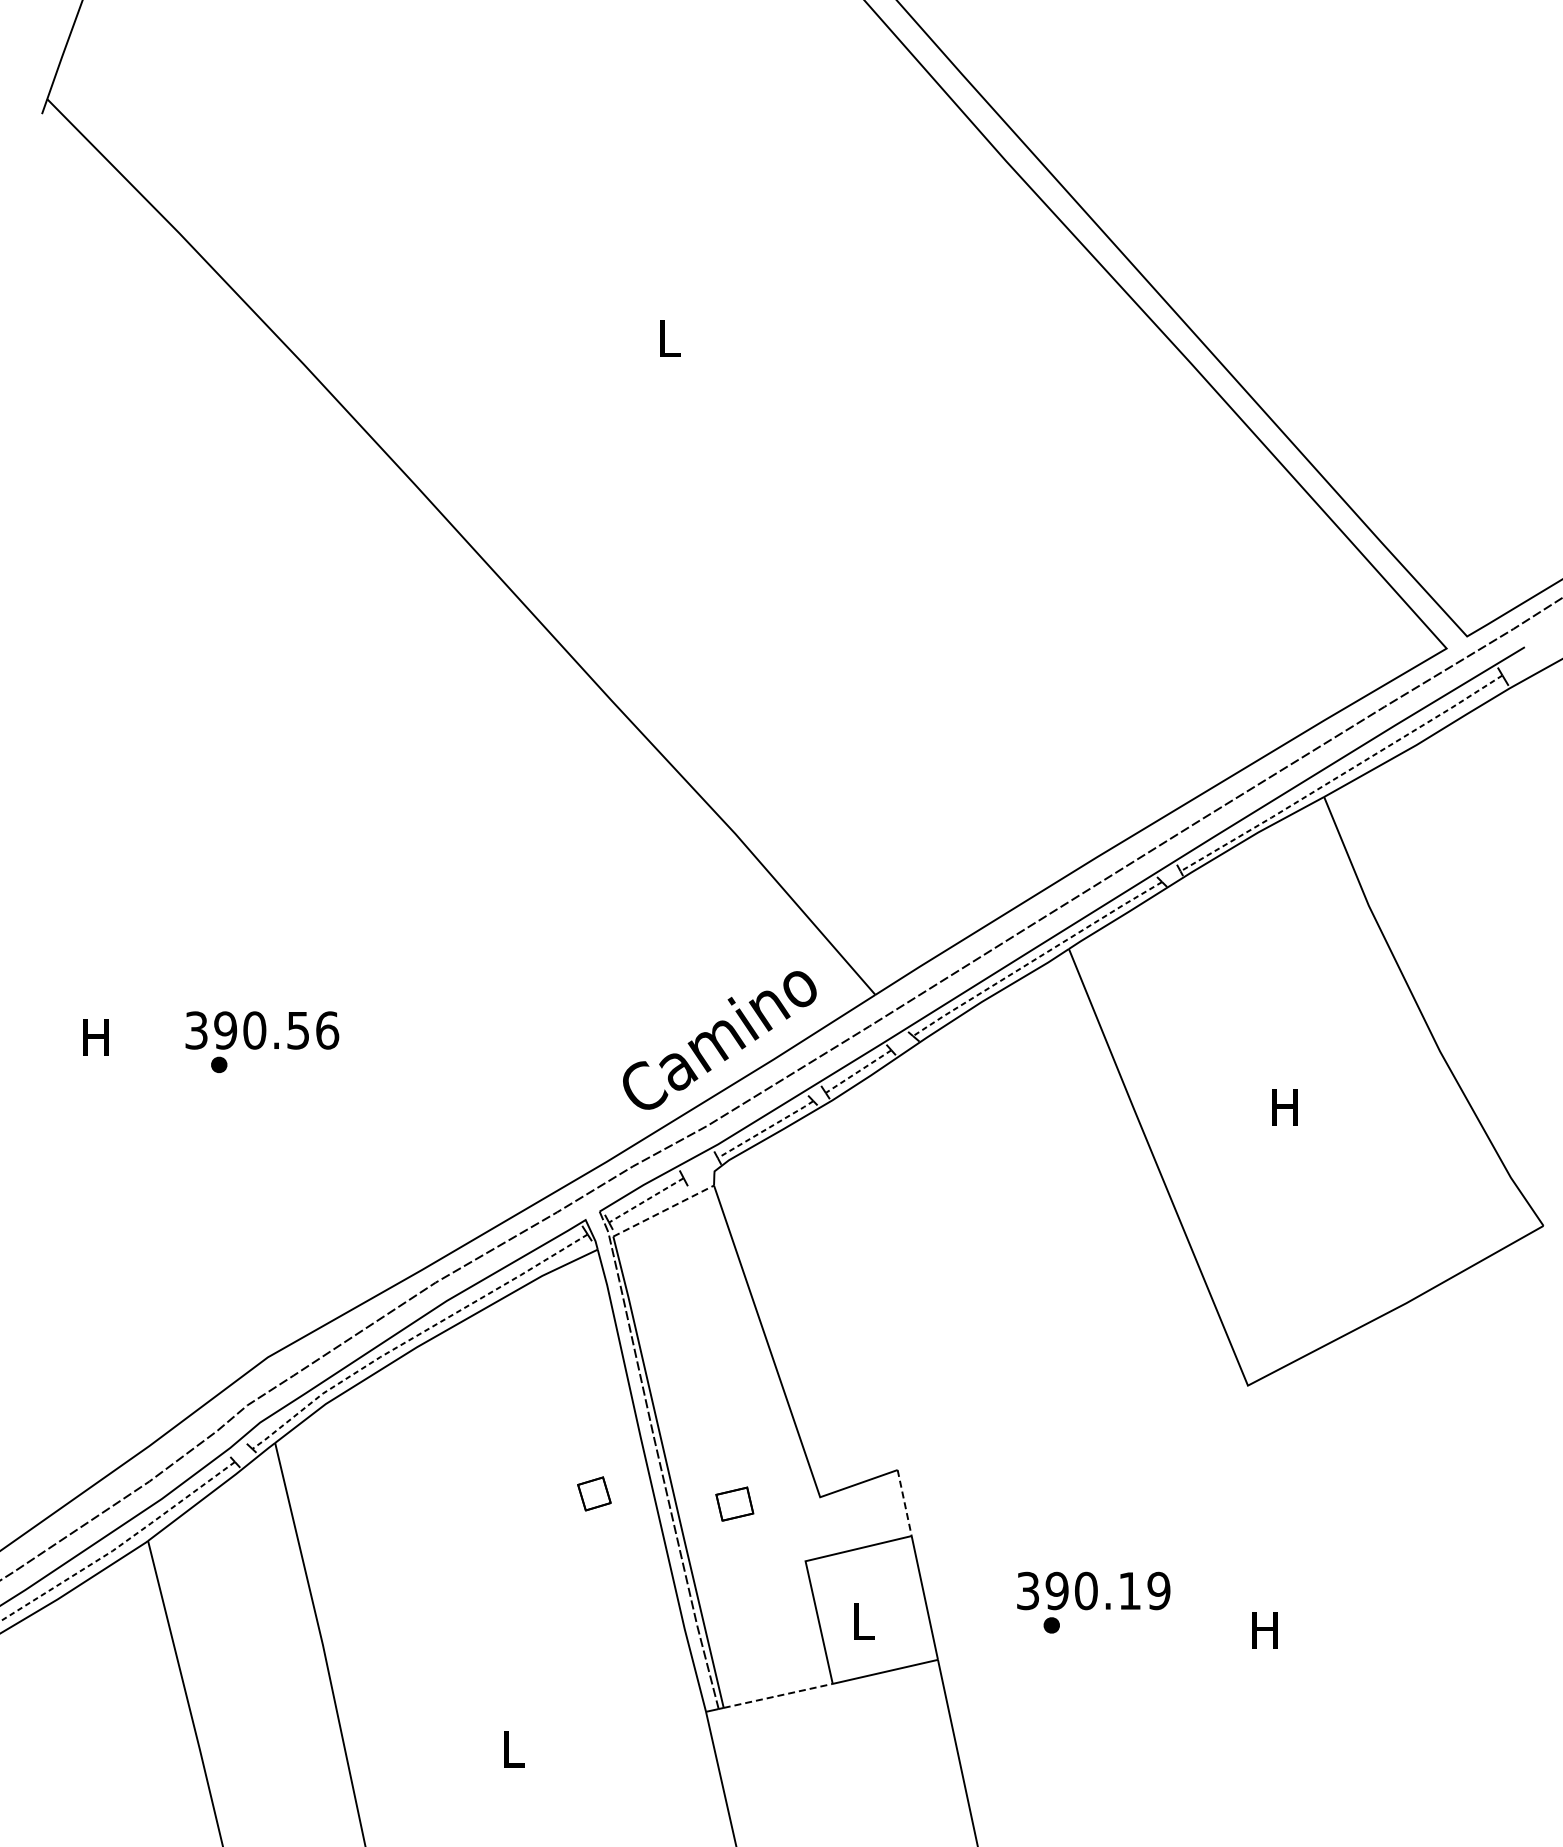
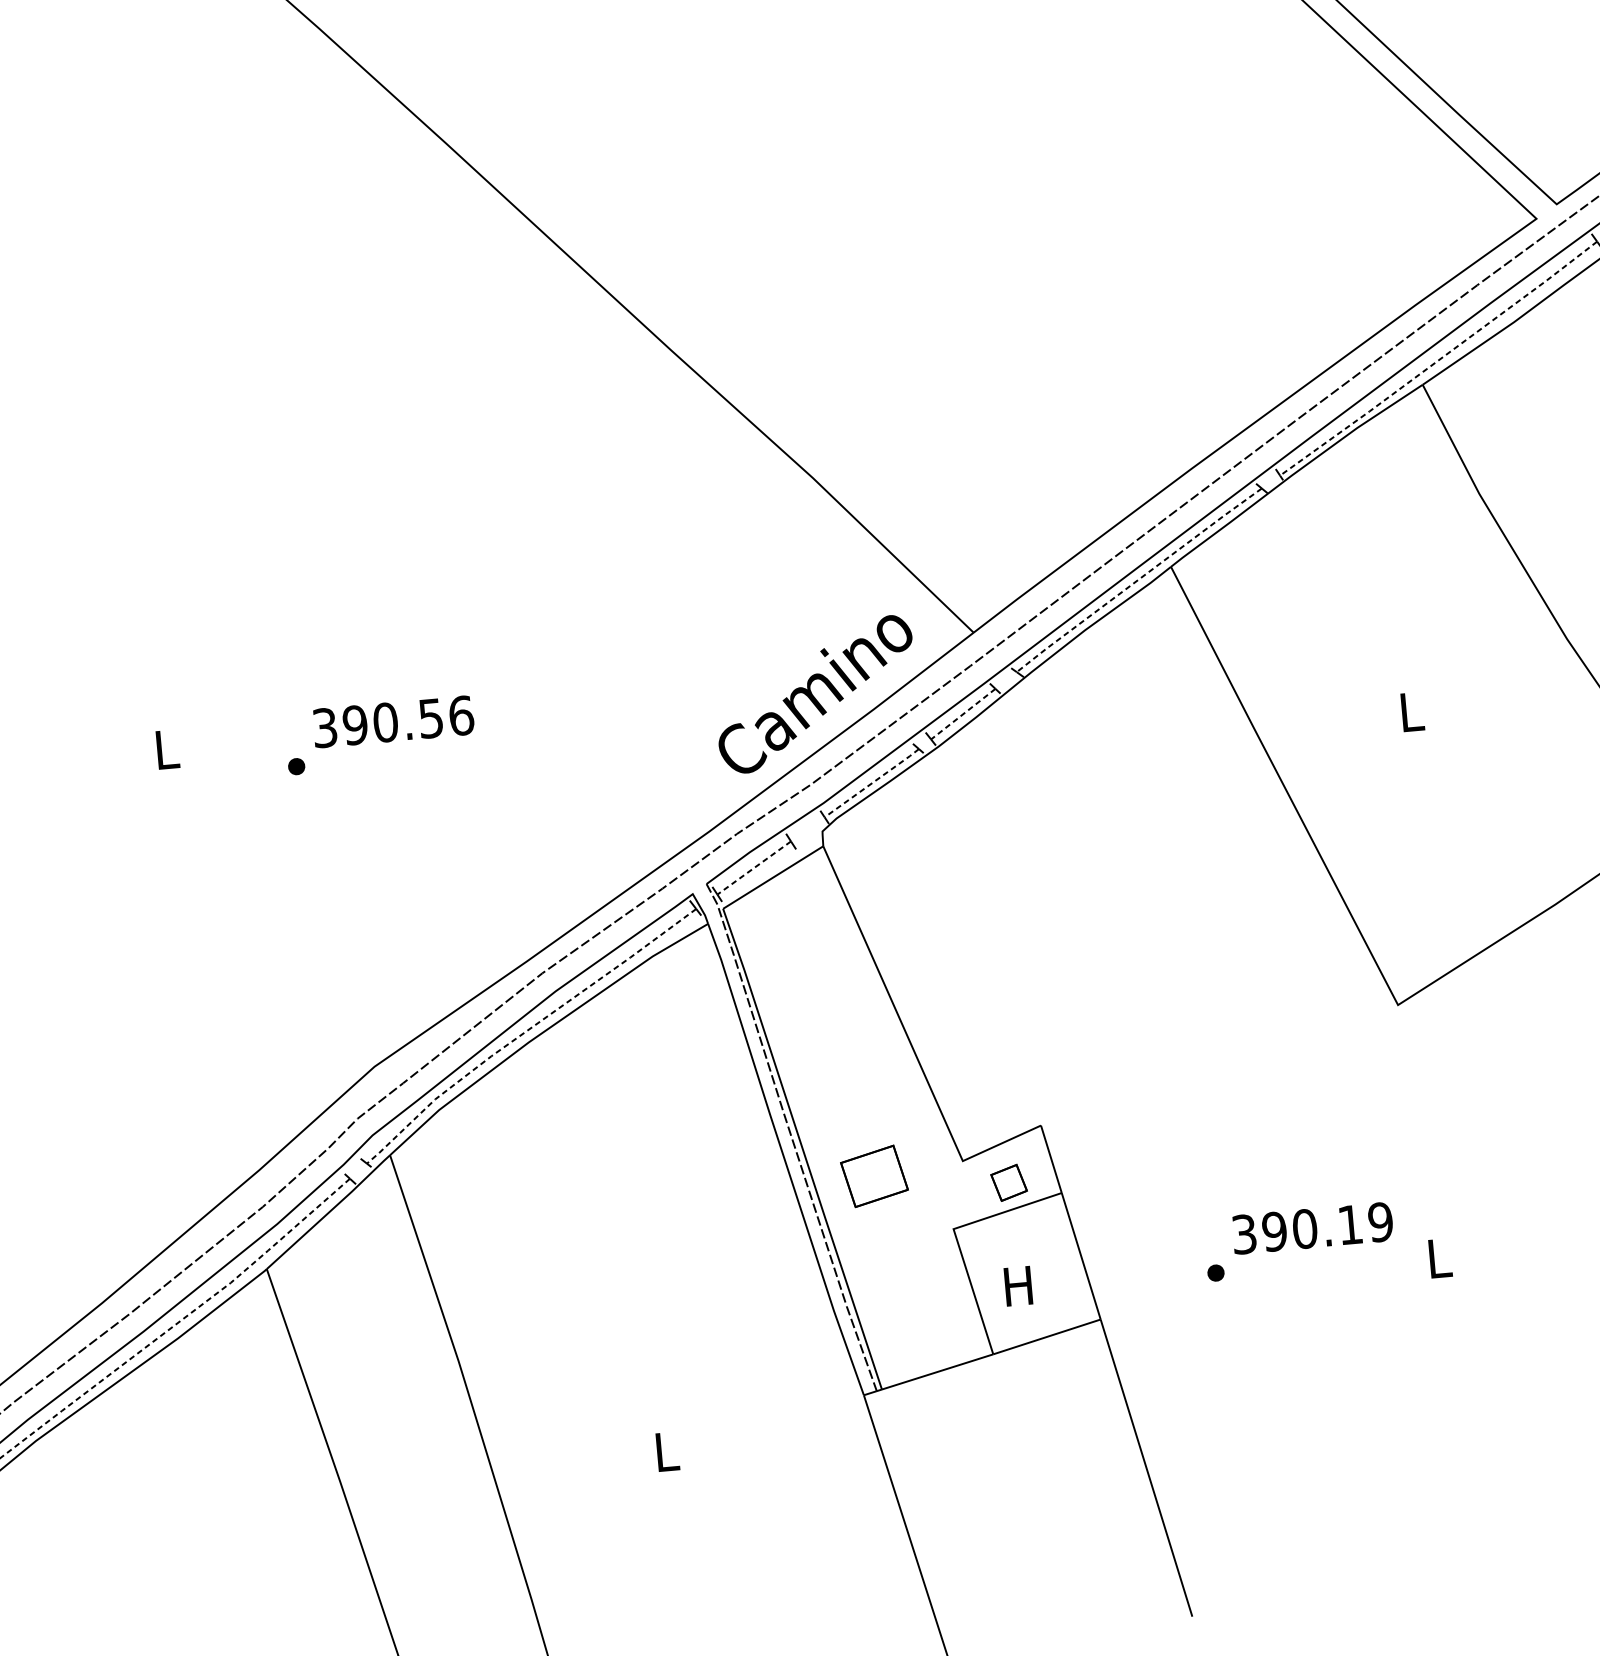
text: (262, 1030) -> (393, 721), moved
text: (95, 1037) -> (165, 749), H -> L
text: (1284, 1107) -> (1410, 711), H -> L
line: (664, 1210) -> (774, 876), dashed -> solid
part: (594, 1493) -> (1009, 1182), moved
part: (734, 1503) -> (874, 1175), size x1.67
line: (904, 1503) -> (1051, 1159), dashed -> solid
text: (1093, 1590) -> (1312, 1227), moved
text: (862, 1621) -> (1018, 1286), L -> H
text: (1264, 1630) -> (1438, 1258), H -> L
line: (778, 1695) -> (937, 1371), dashed -> solid

